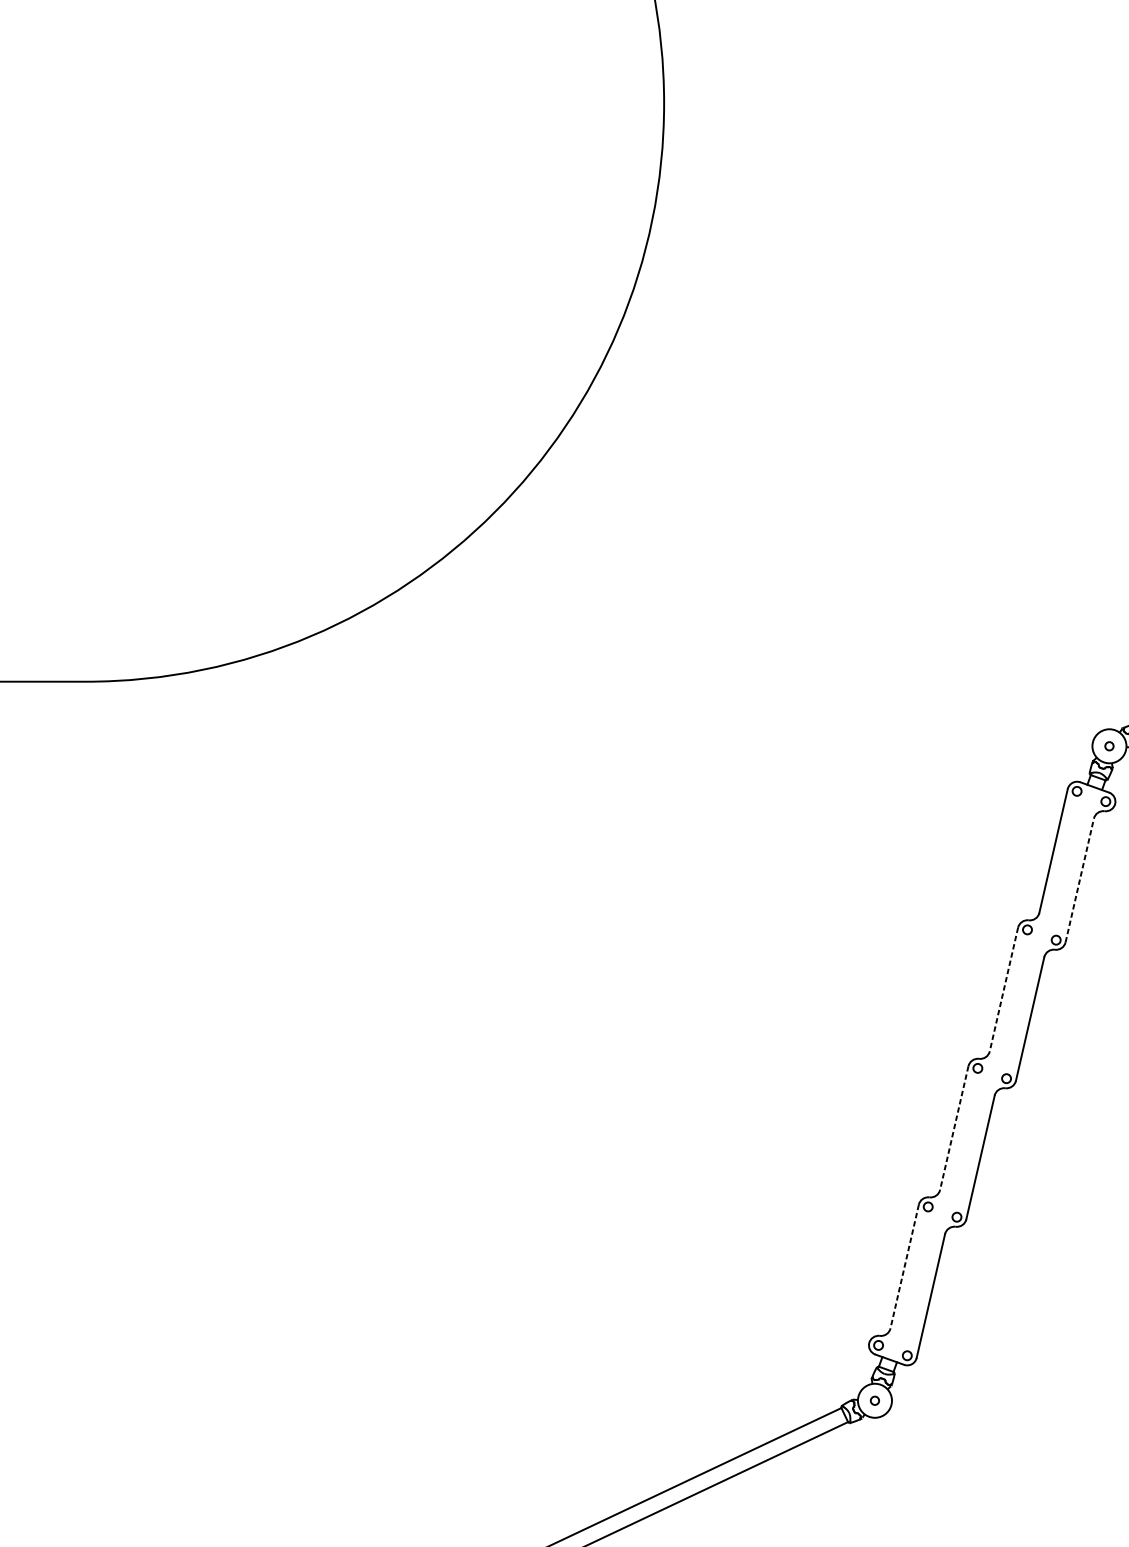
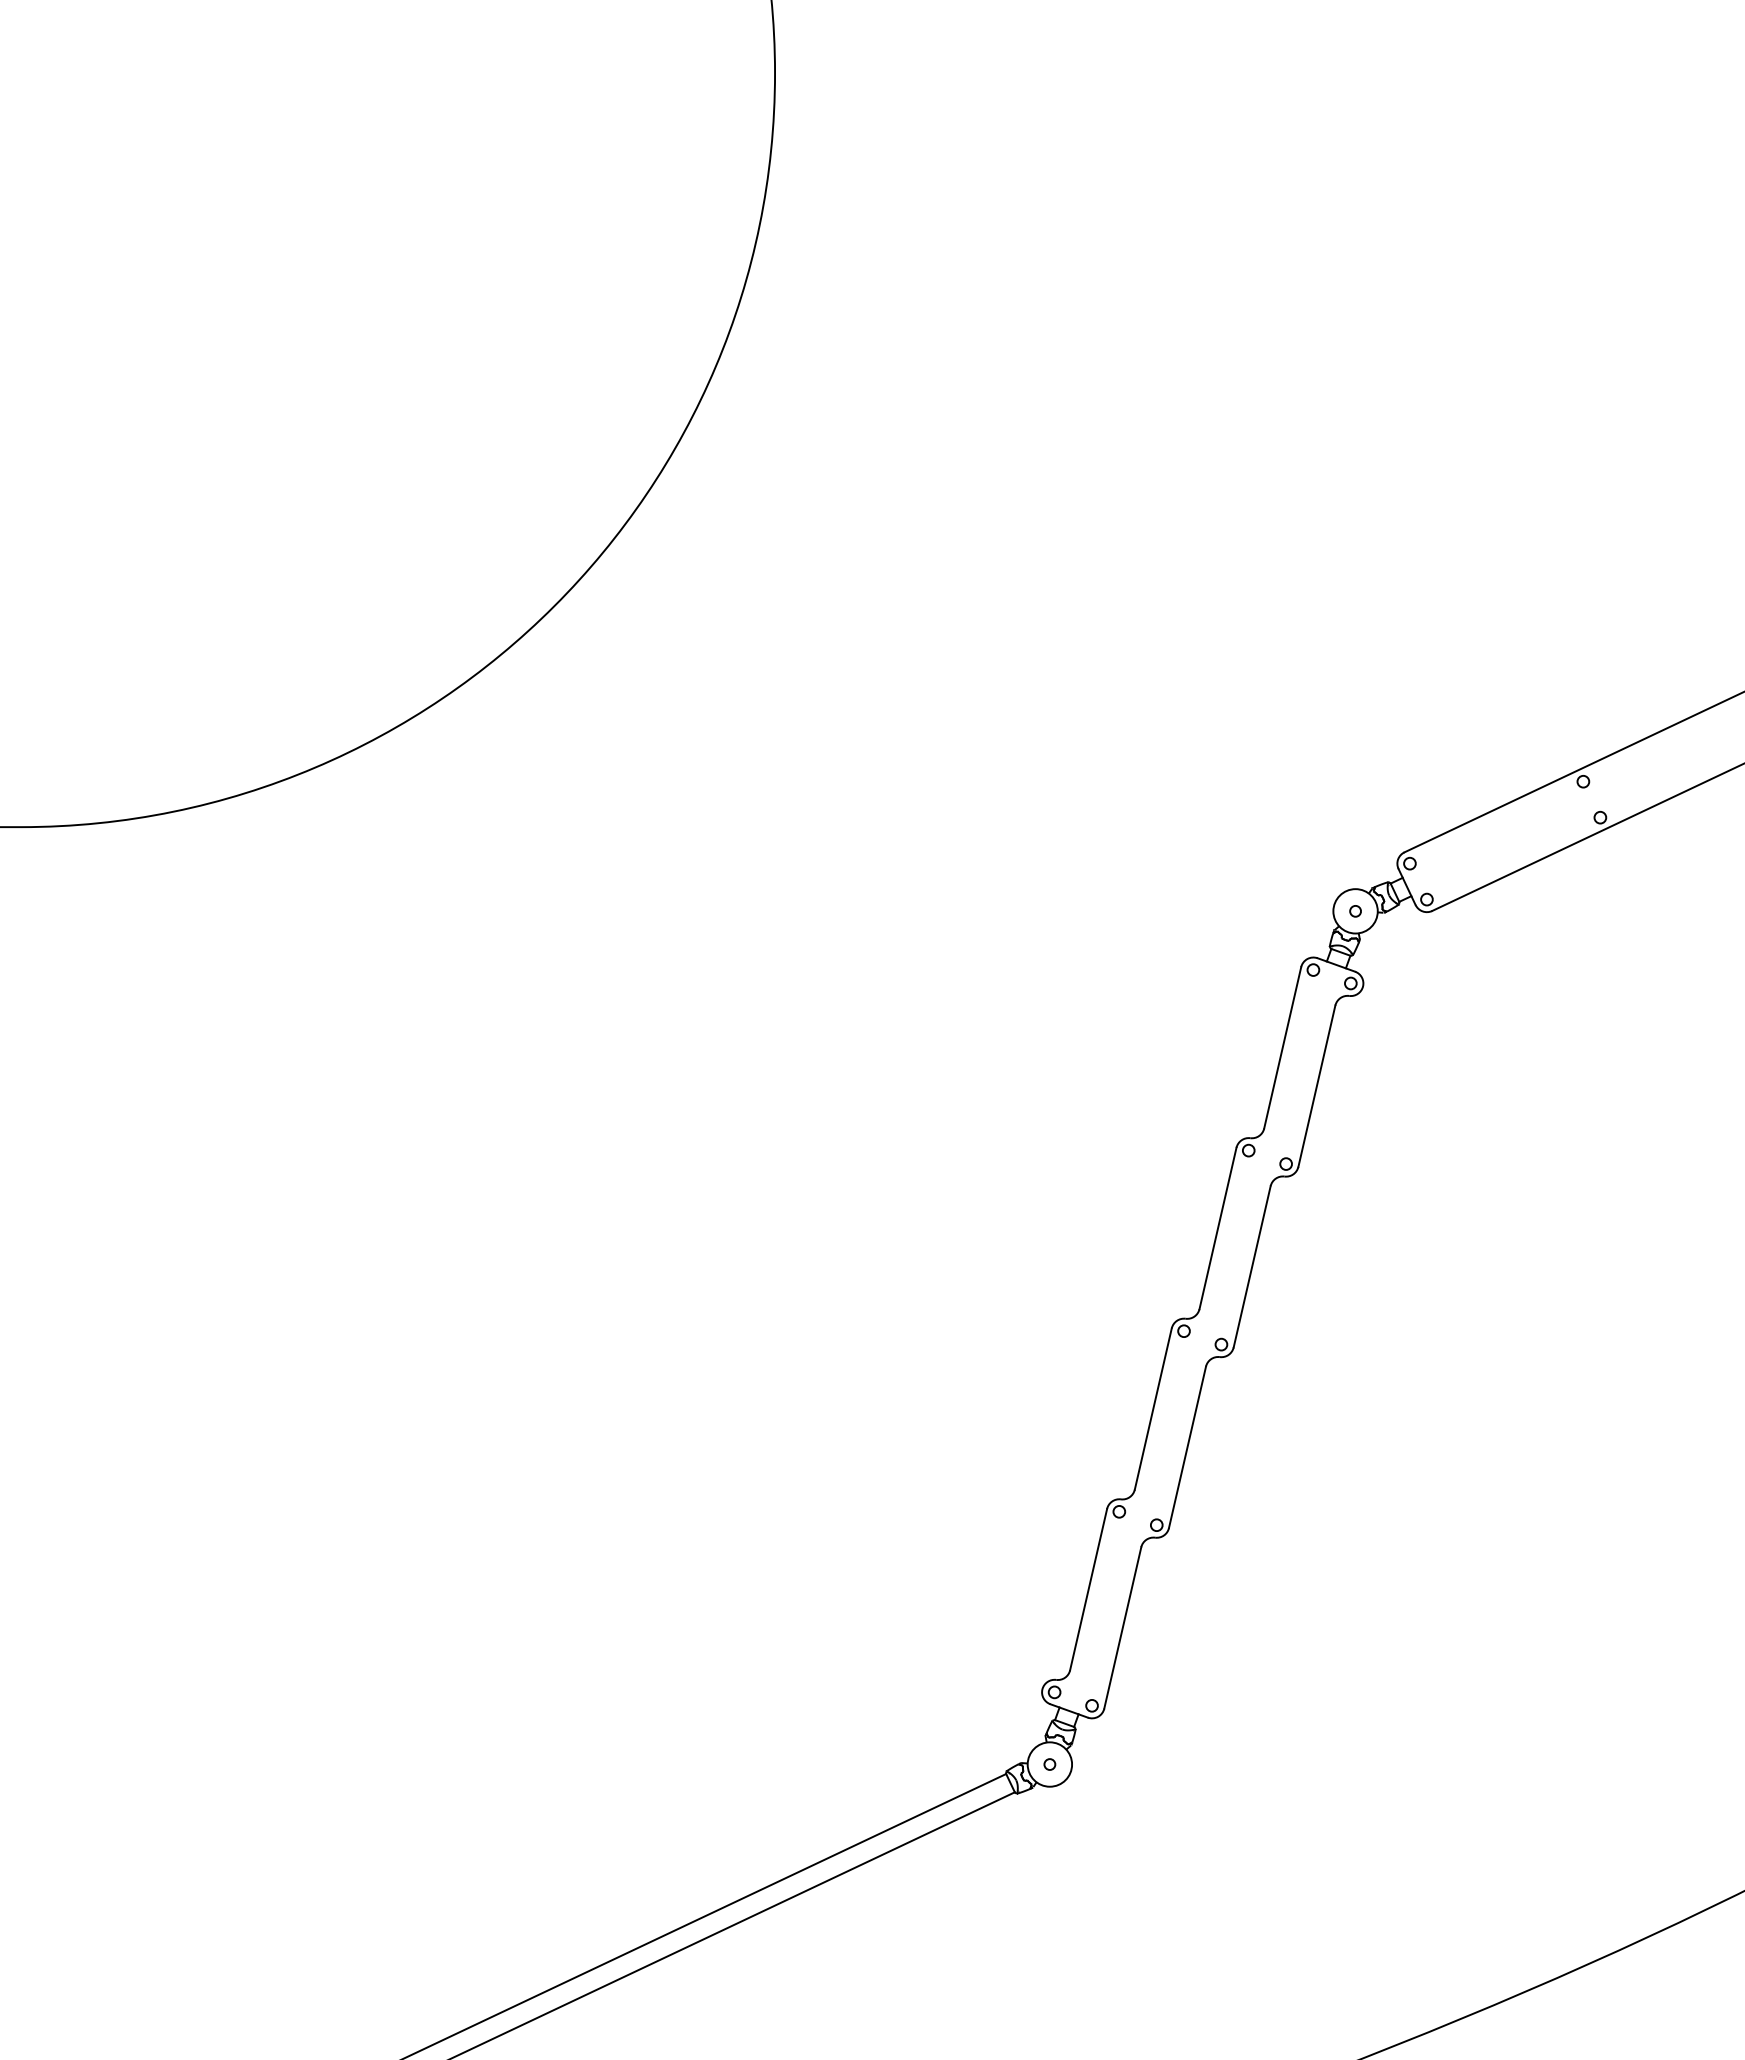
line: (1079, 880) -> (1316, 1086), dashed -> solid
line: (1004, 989) -> (1218, 1228), dashed -> solid
line: (954, 1128) -> (1153, 1409), dashed -> solid
line: (904, 1266) -> (1088, 1589), dashed -> solid

